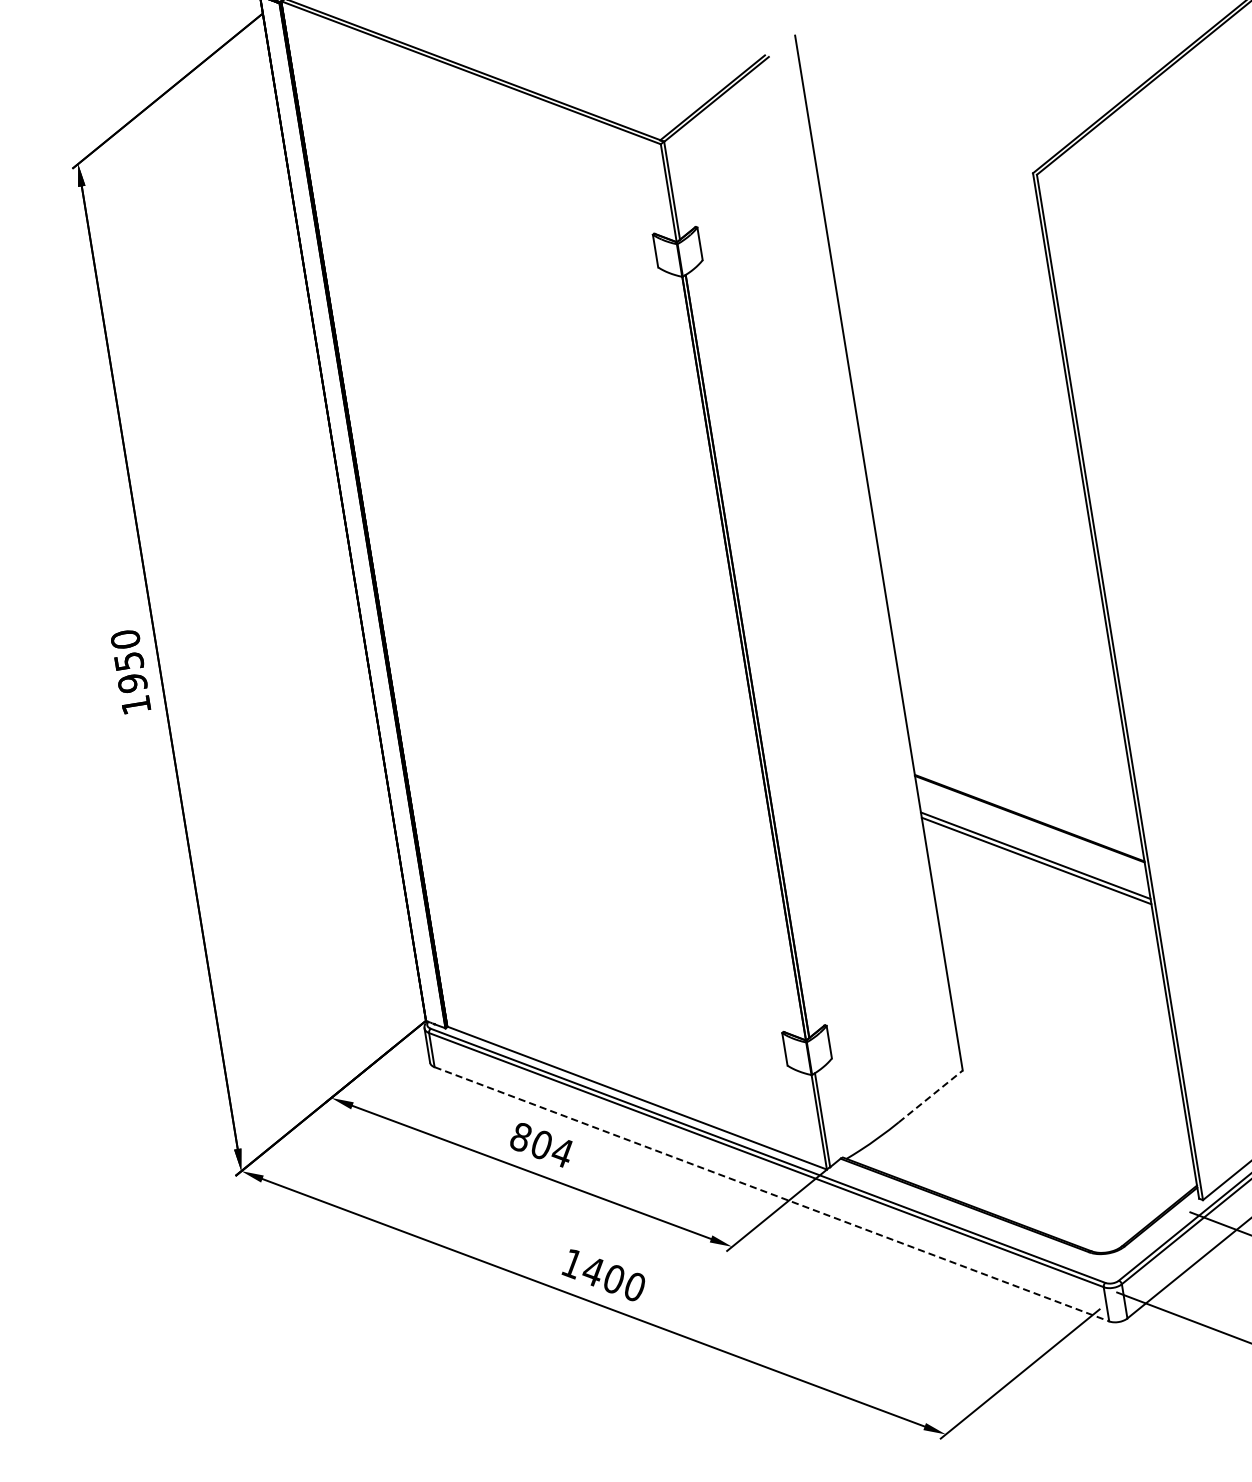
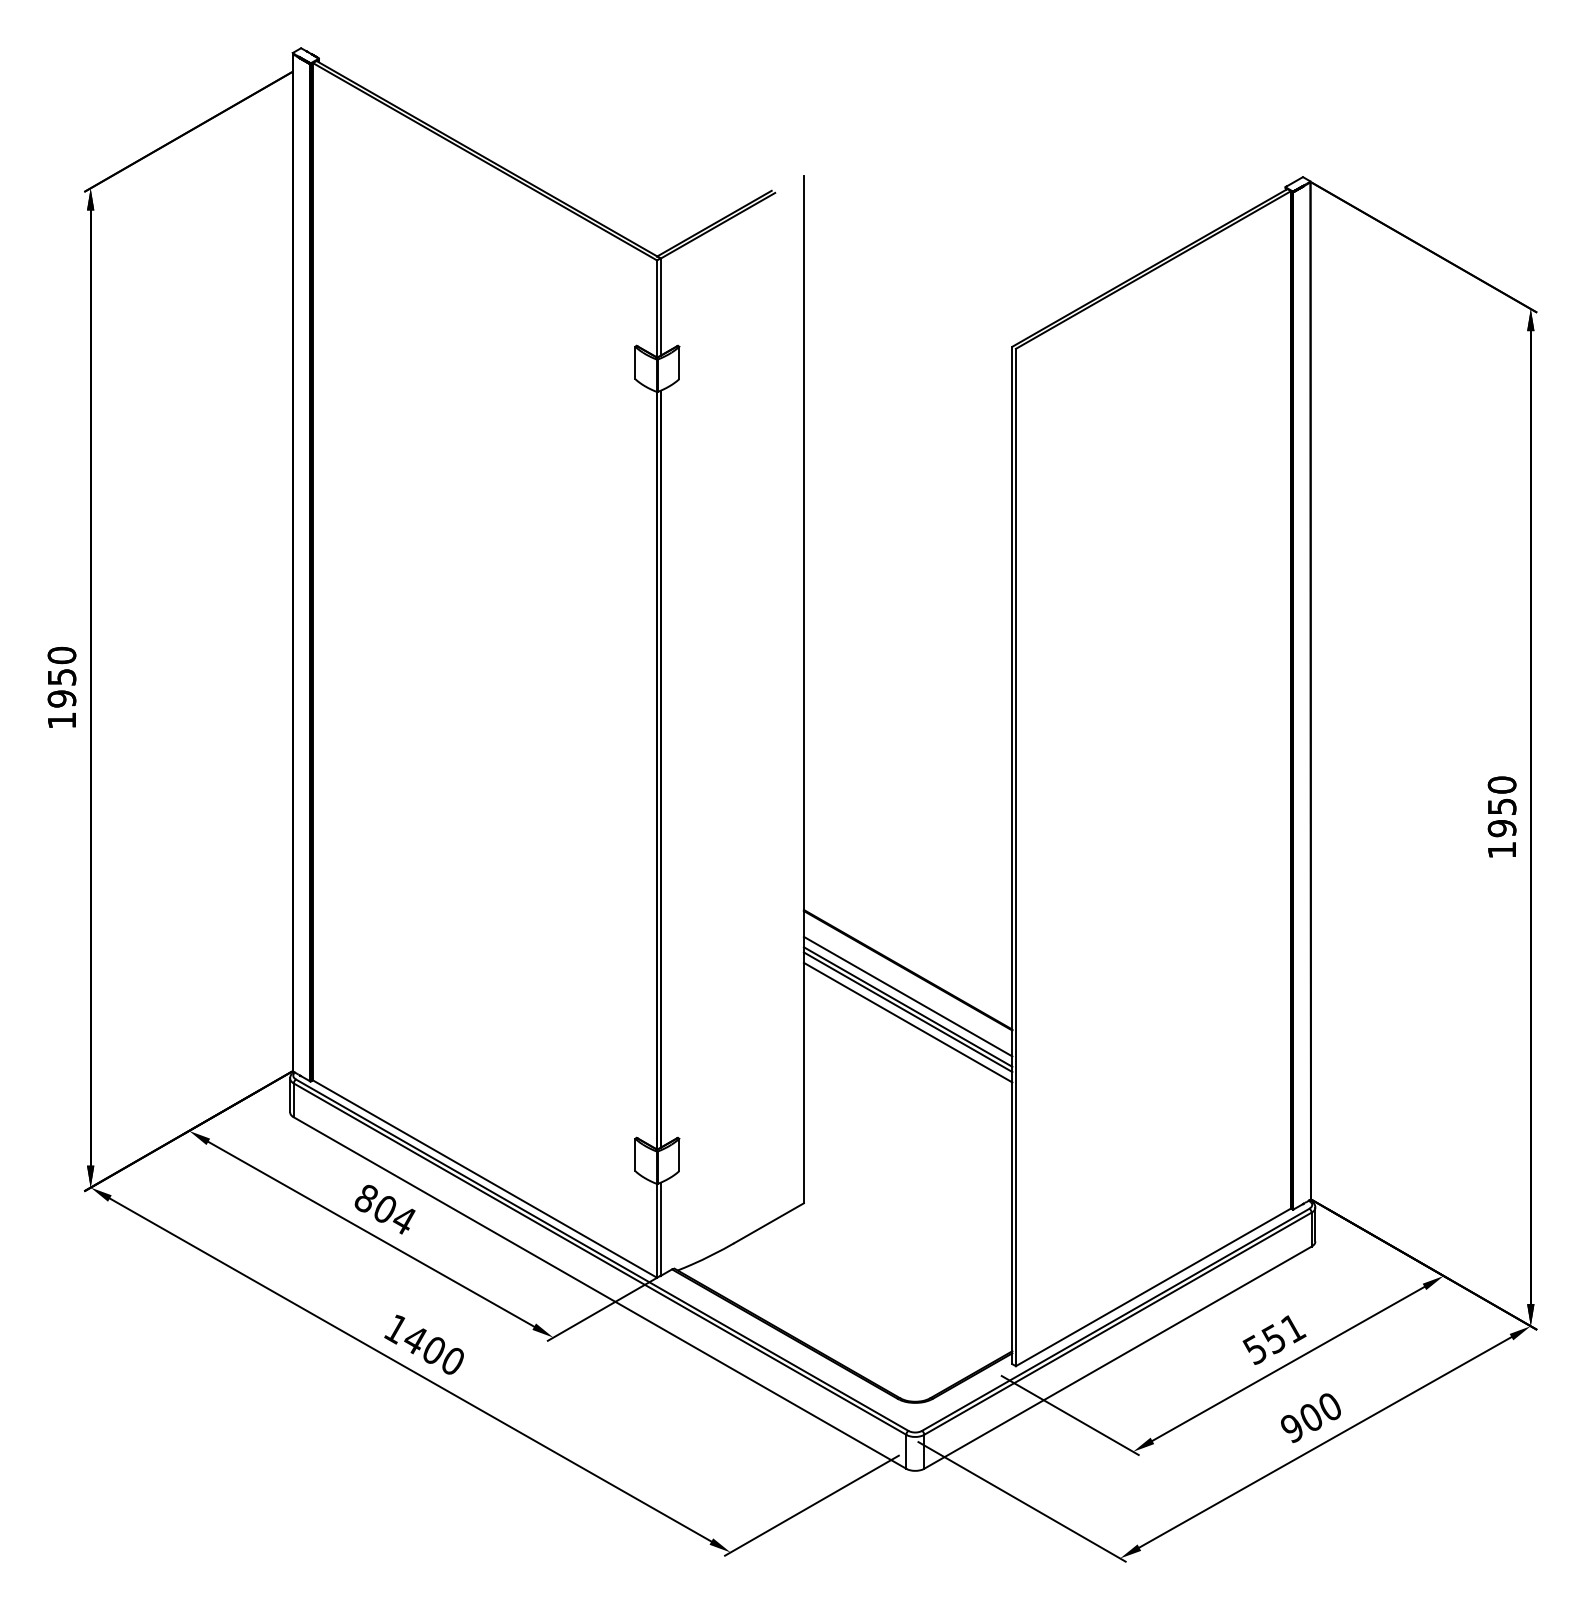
line: (1033, 845) -> (907, 996), added
line: (1037, 871) -> (907, 1022), added
line: (931, 1096) -> (769, 1223), dashed -> solid
line: (772, 1194) -> (600, 1293), dashed -> solid

